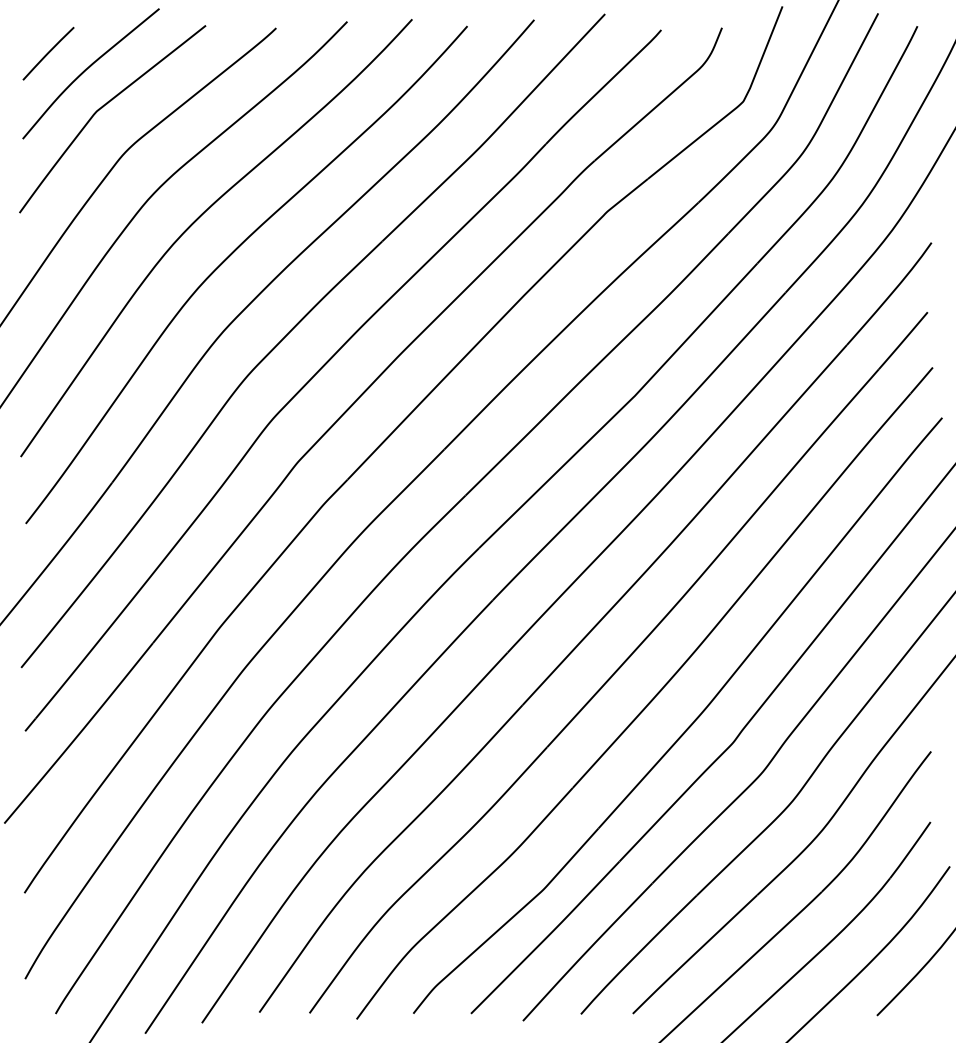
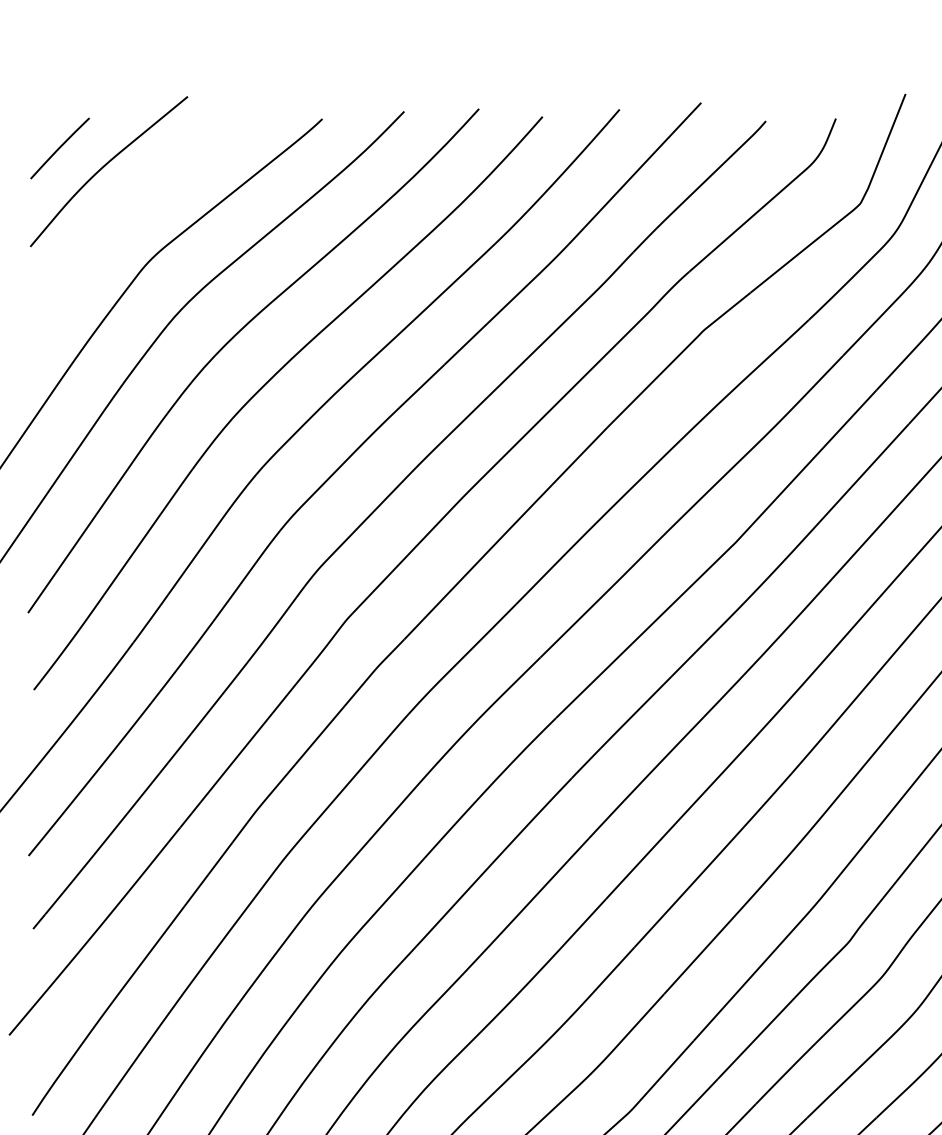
curve: (102, 108) -> (122, 211), removed

